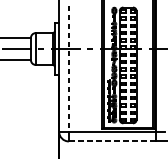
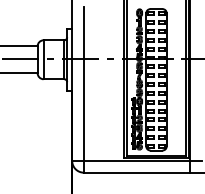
line: (68, 69) -> (83, 84), dashed -> solid
line: (111, 141) -> (136, 172), dashed -> solid

